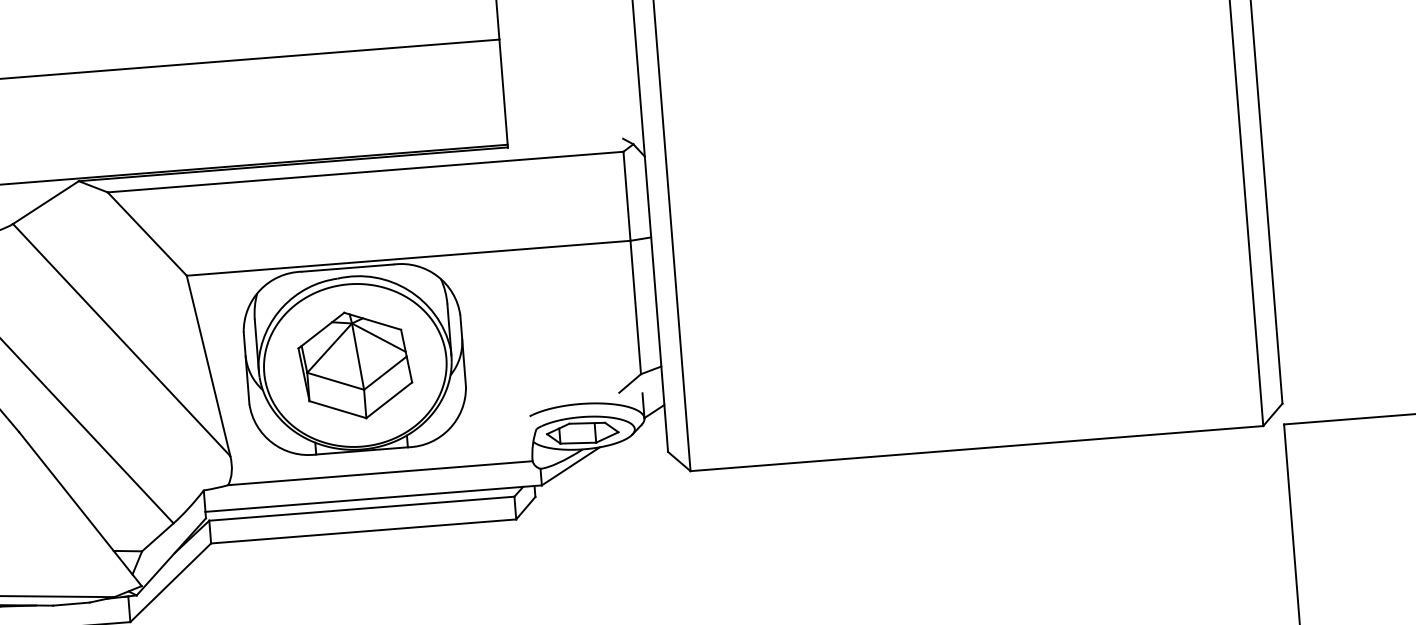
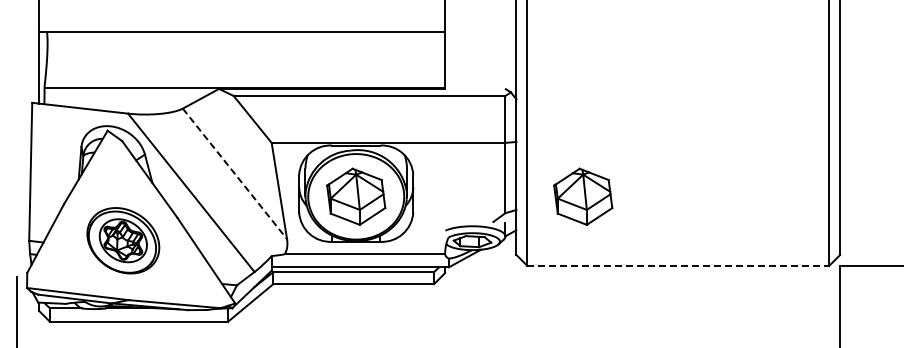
part: (786, 330) -> (583, 196), added
line: (120, 339) -> (234, 173), solid -> dashed
line: (977, 447) -> (678, 265), solid -> dashed

